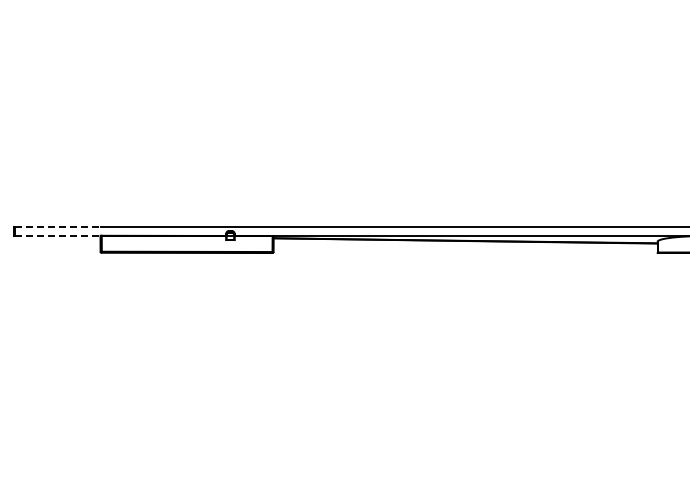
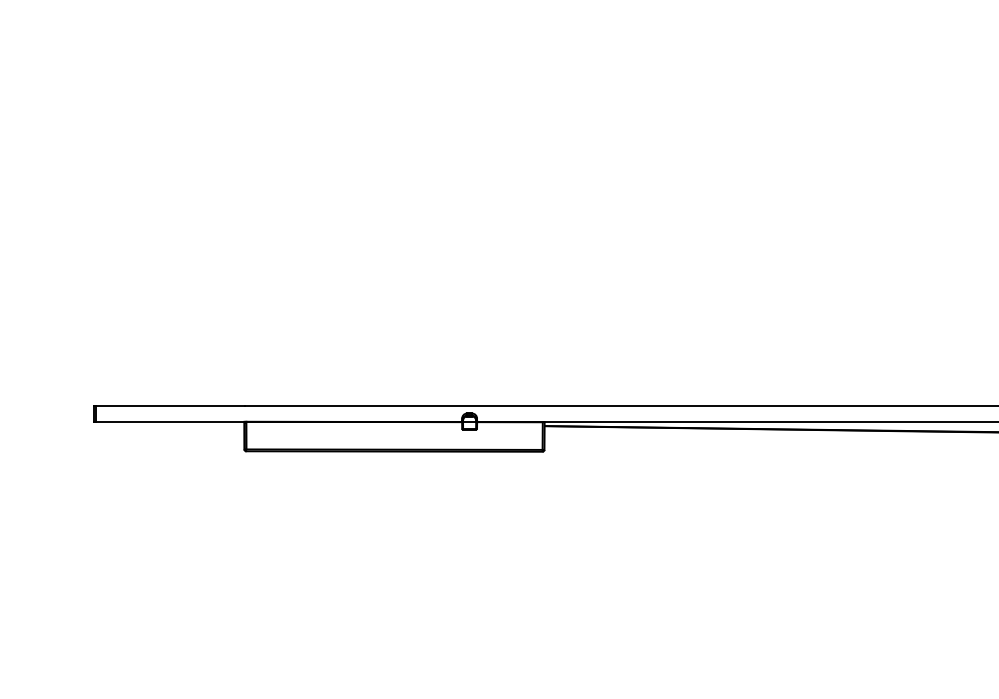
line: (58, 226) -> (171, 405), dashed -> solid
line: (58, 235) -> (171, 421), dashed -> solid

